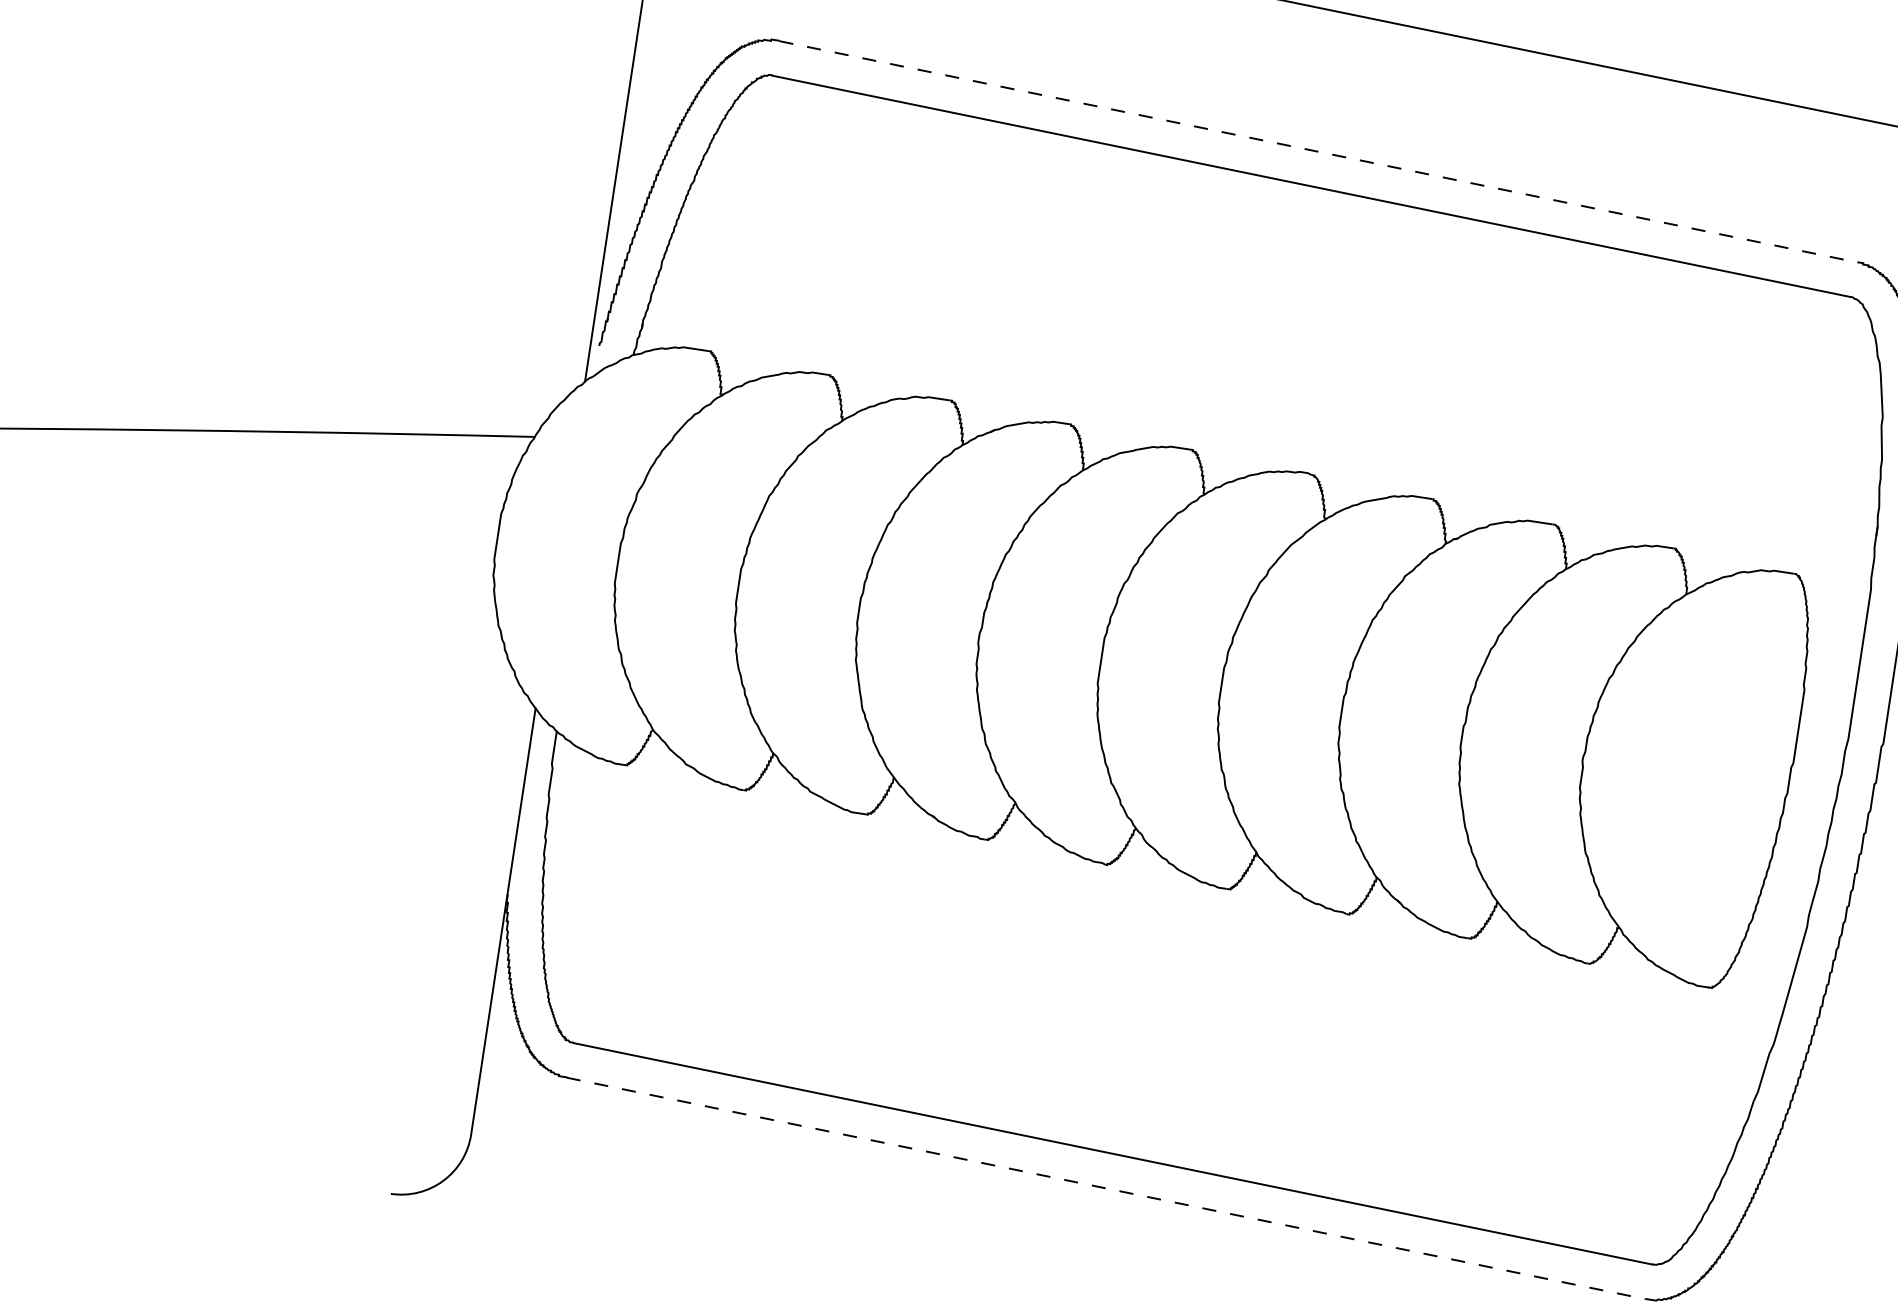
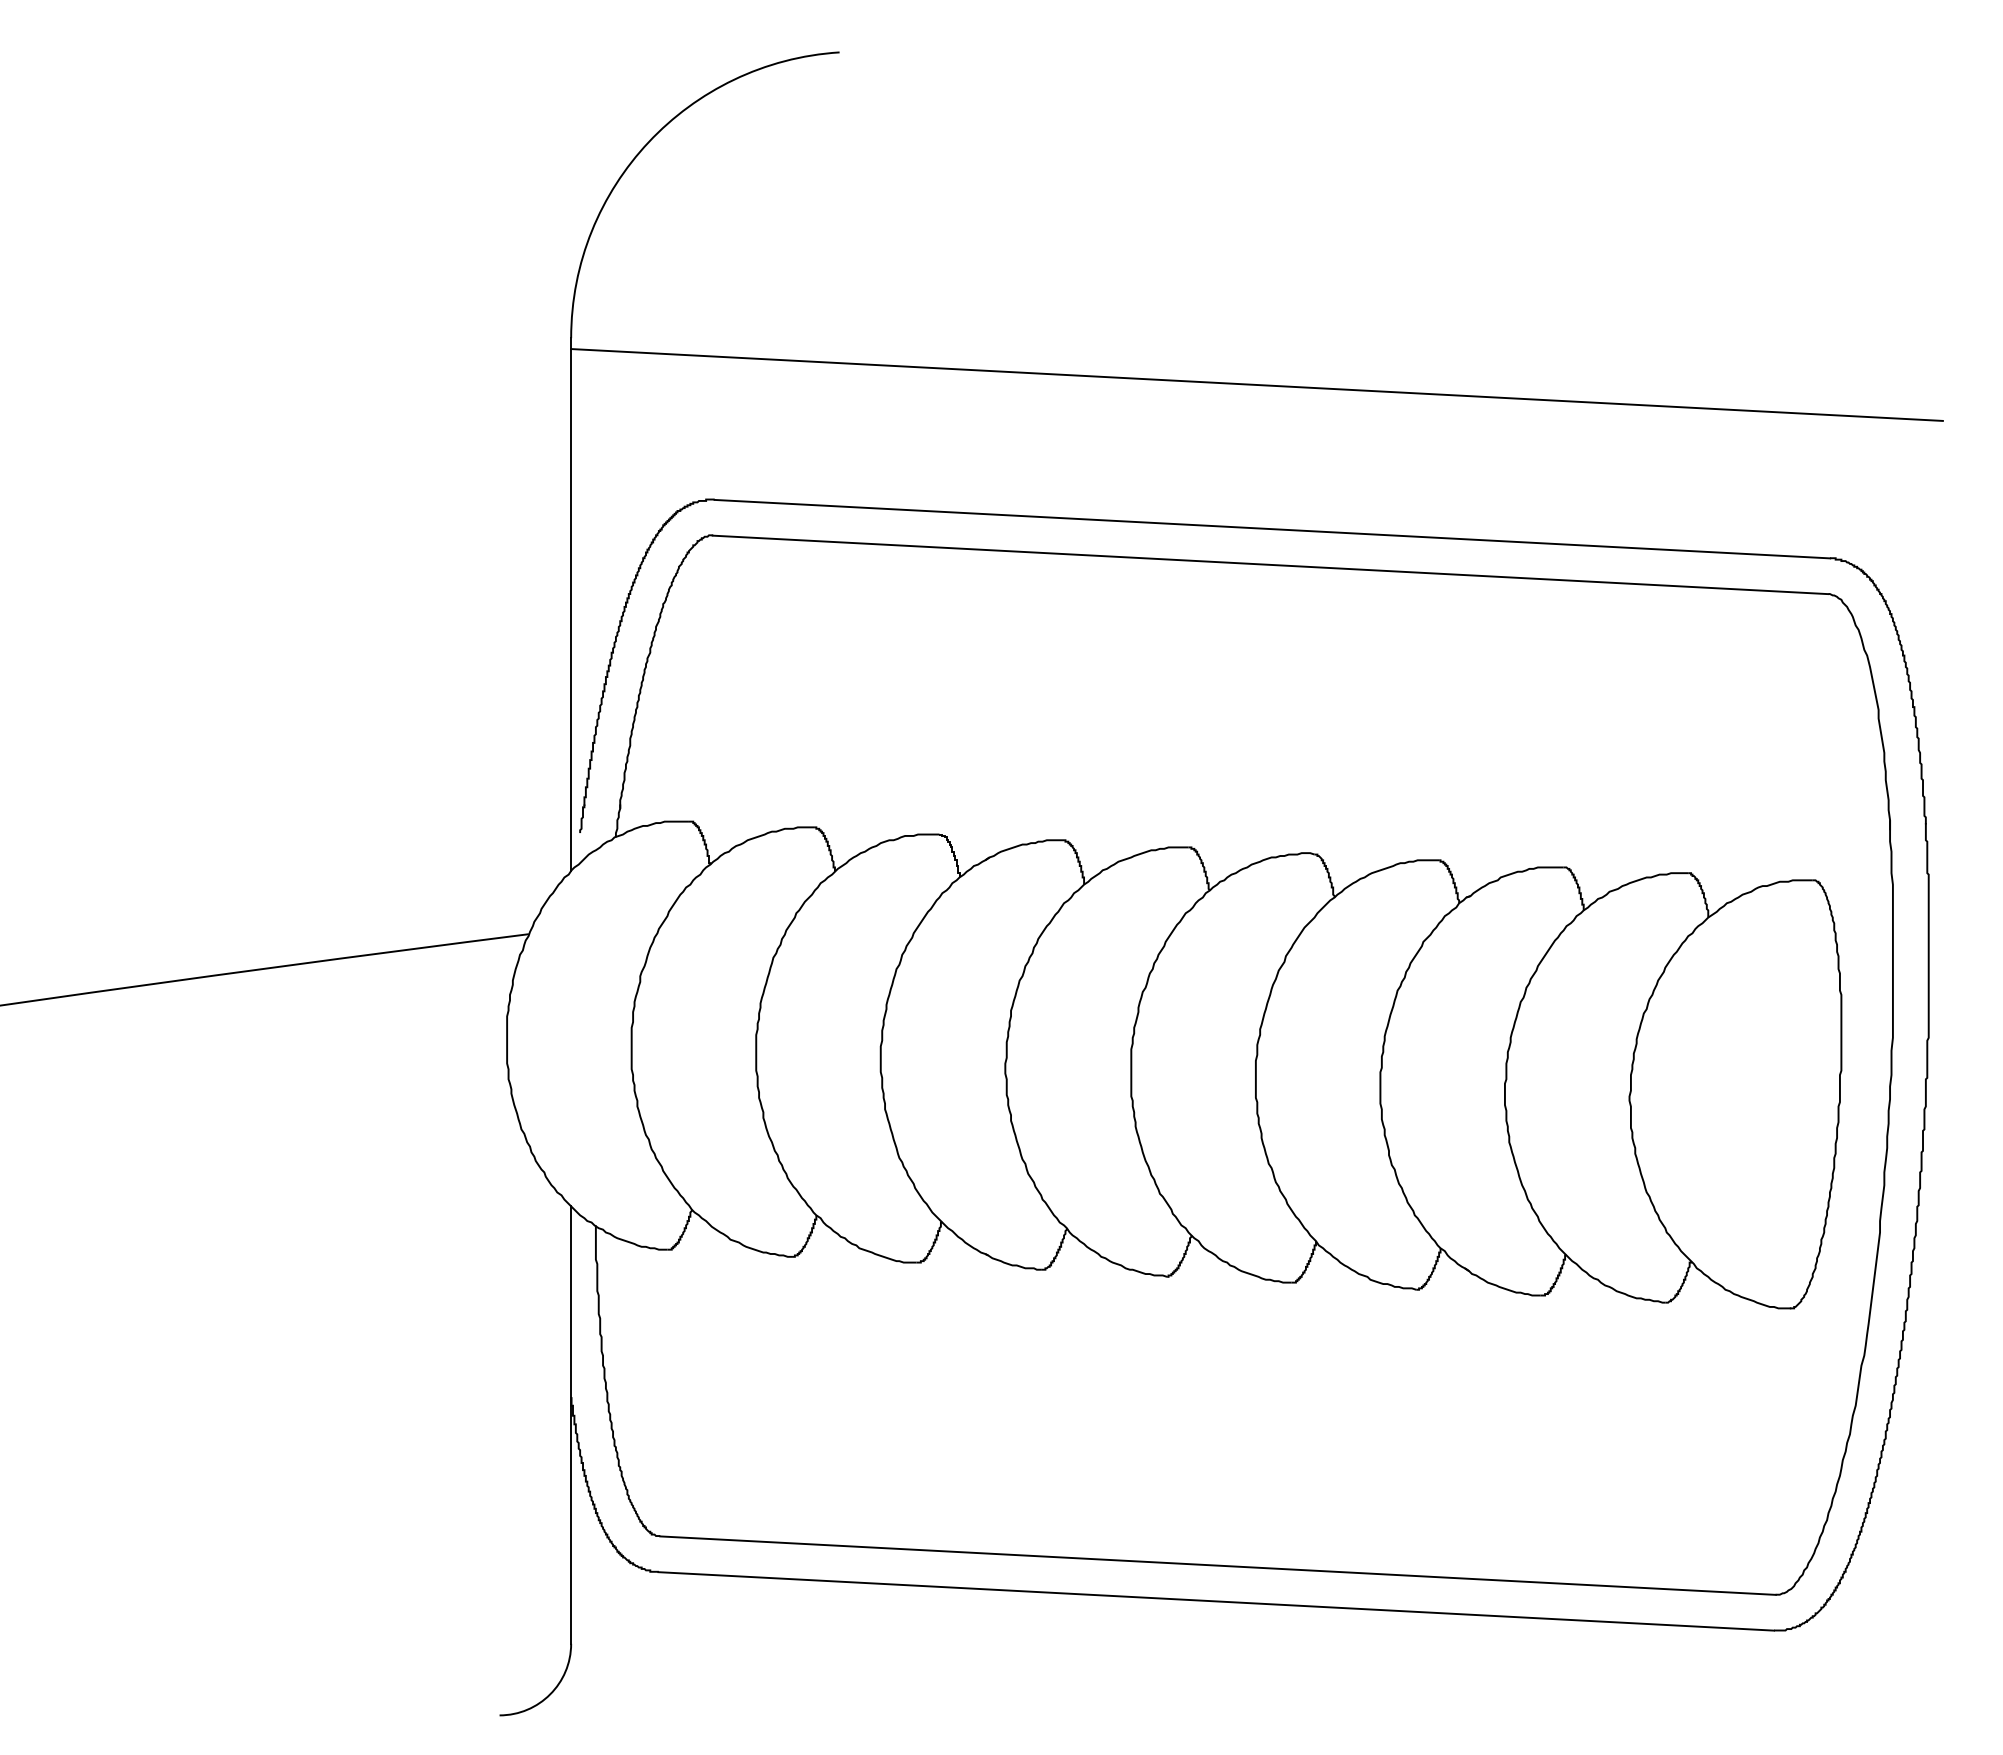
line: (1318, 152) -> (1272, 529), dashed -> solid
line: (1106, 1188) -> (1216, 1601), dashed -> solid

